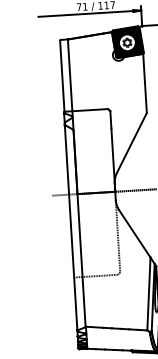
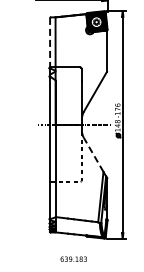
line: (62, 76) -> (50, 42), solid -> dashed
line: (134, 233) -> (93, 154), solid -> dashed

